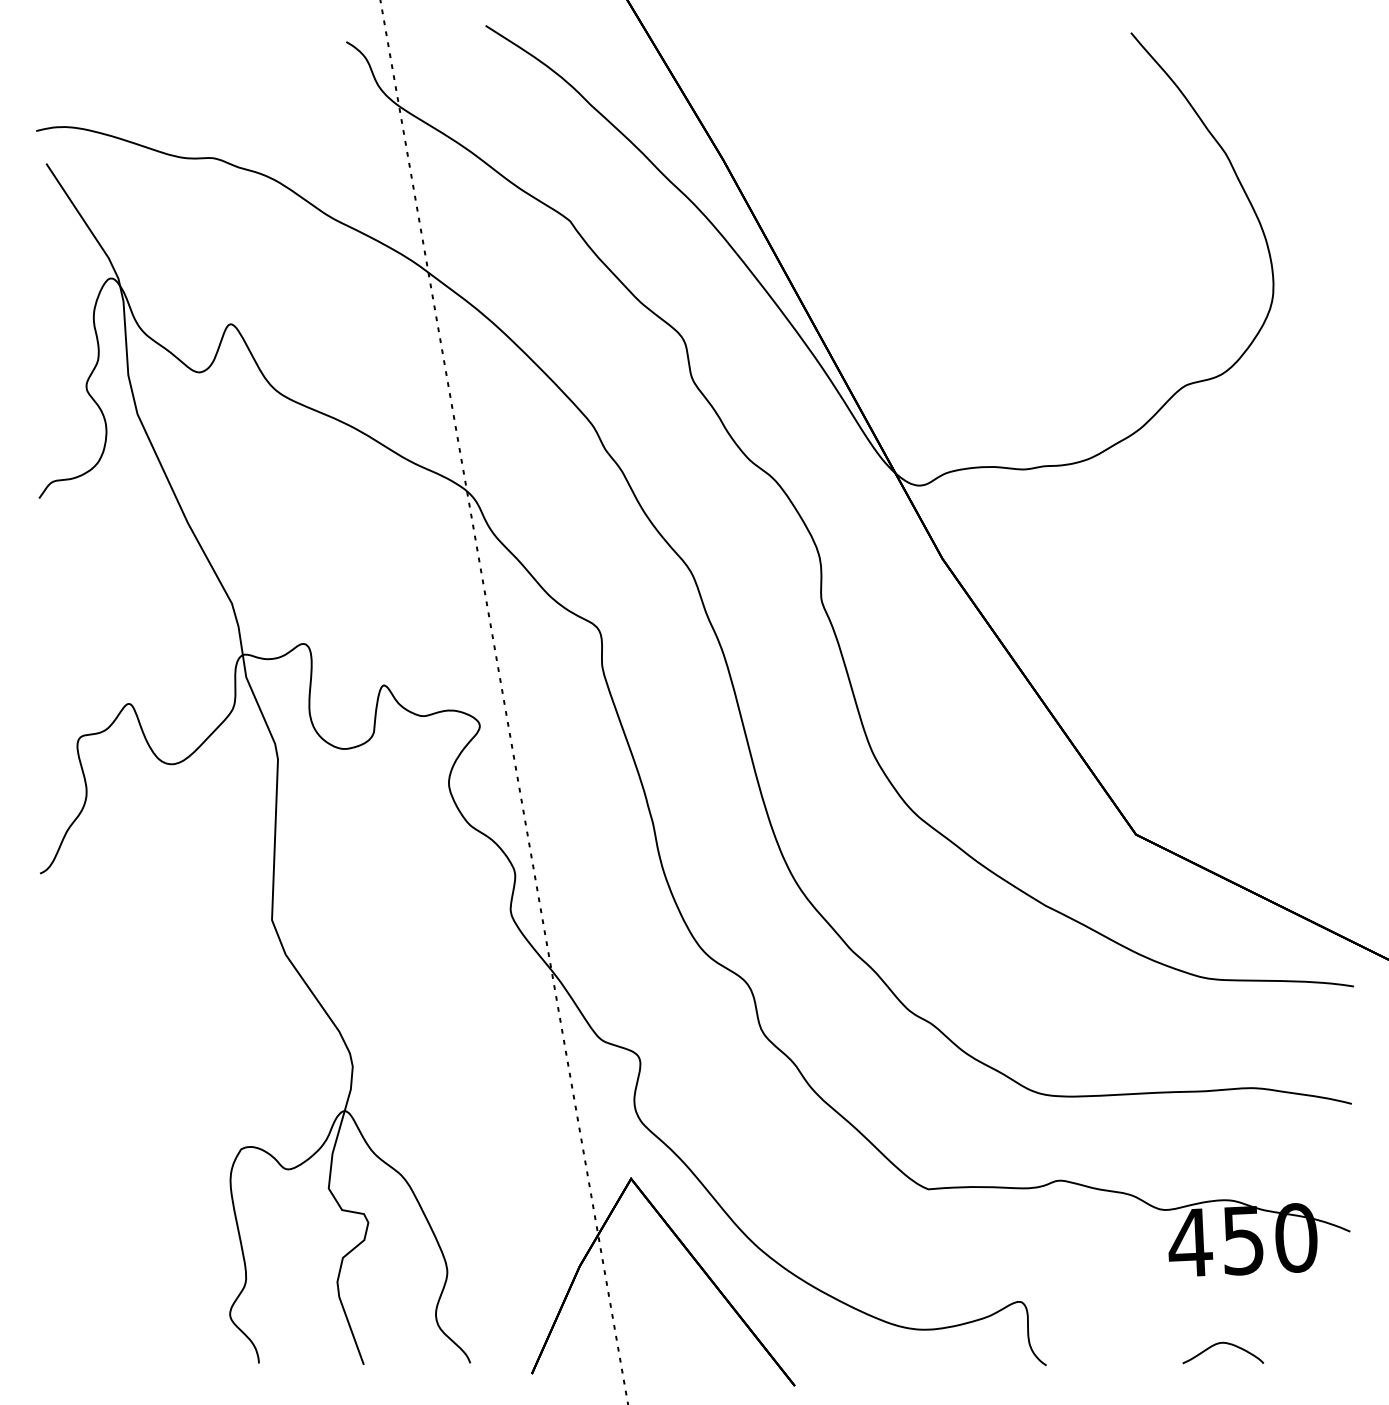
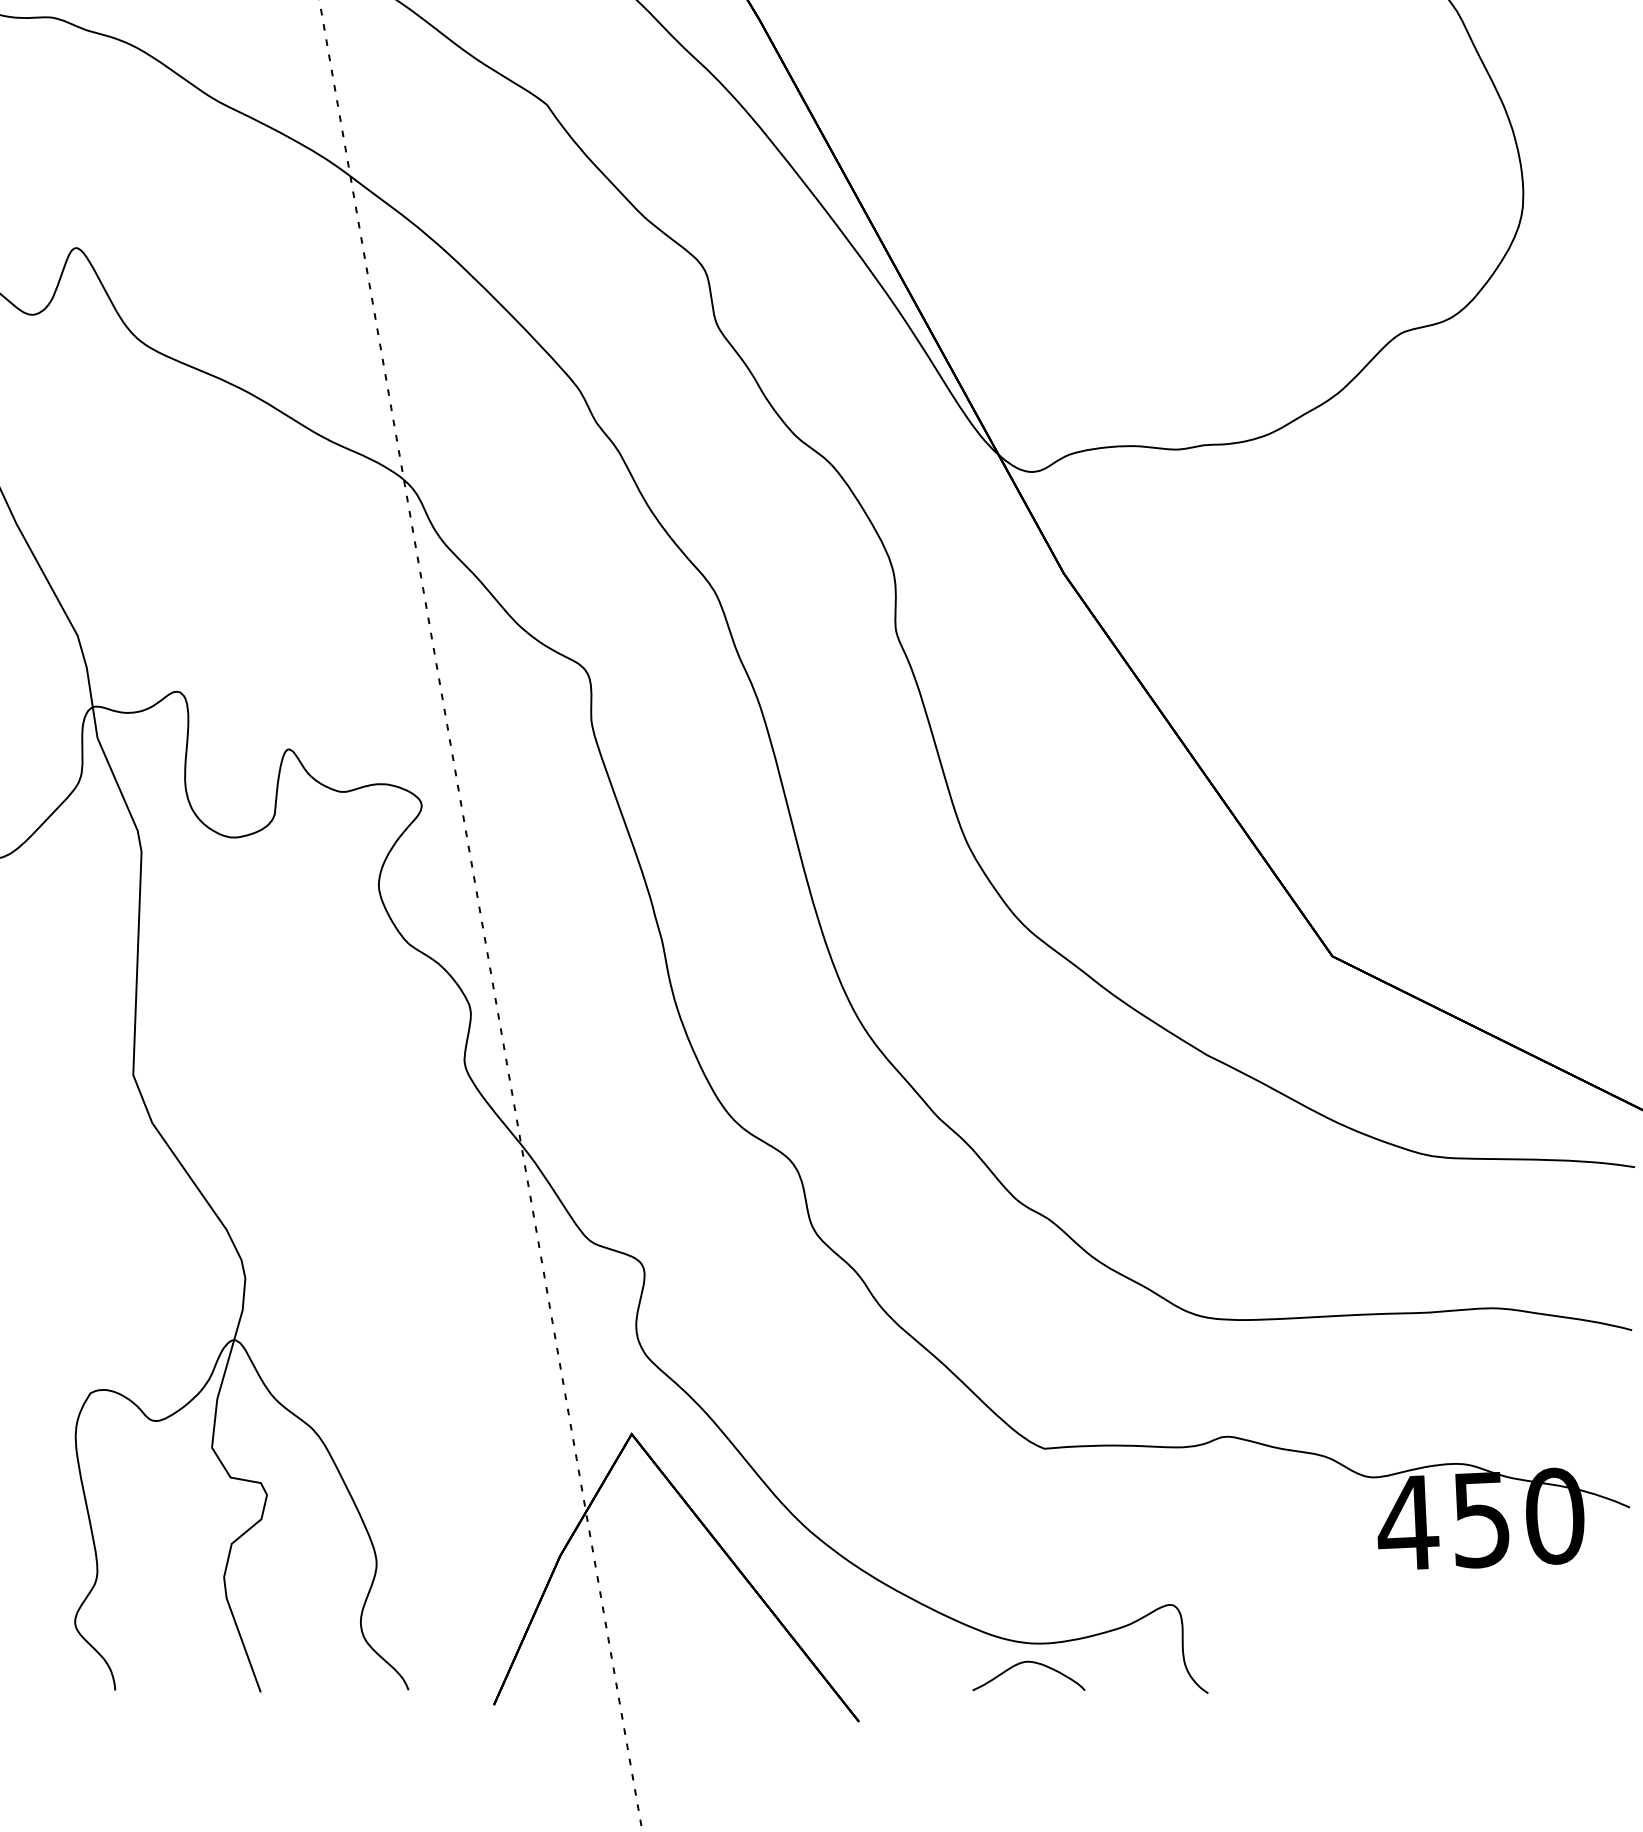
curve: (1219, 1344) -> (1023, 1664), moved

